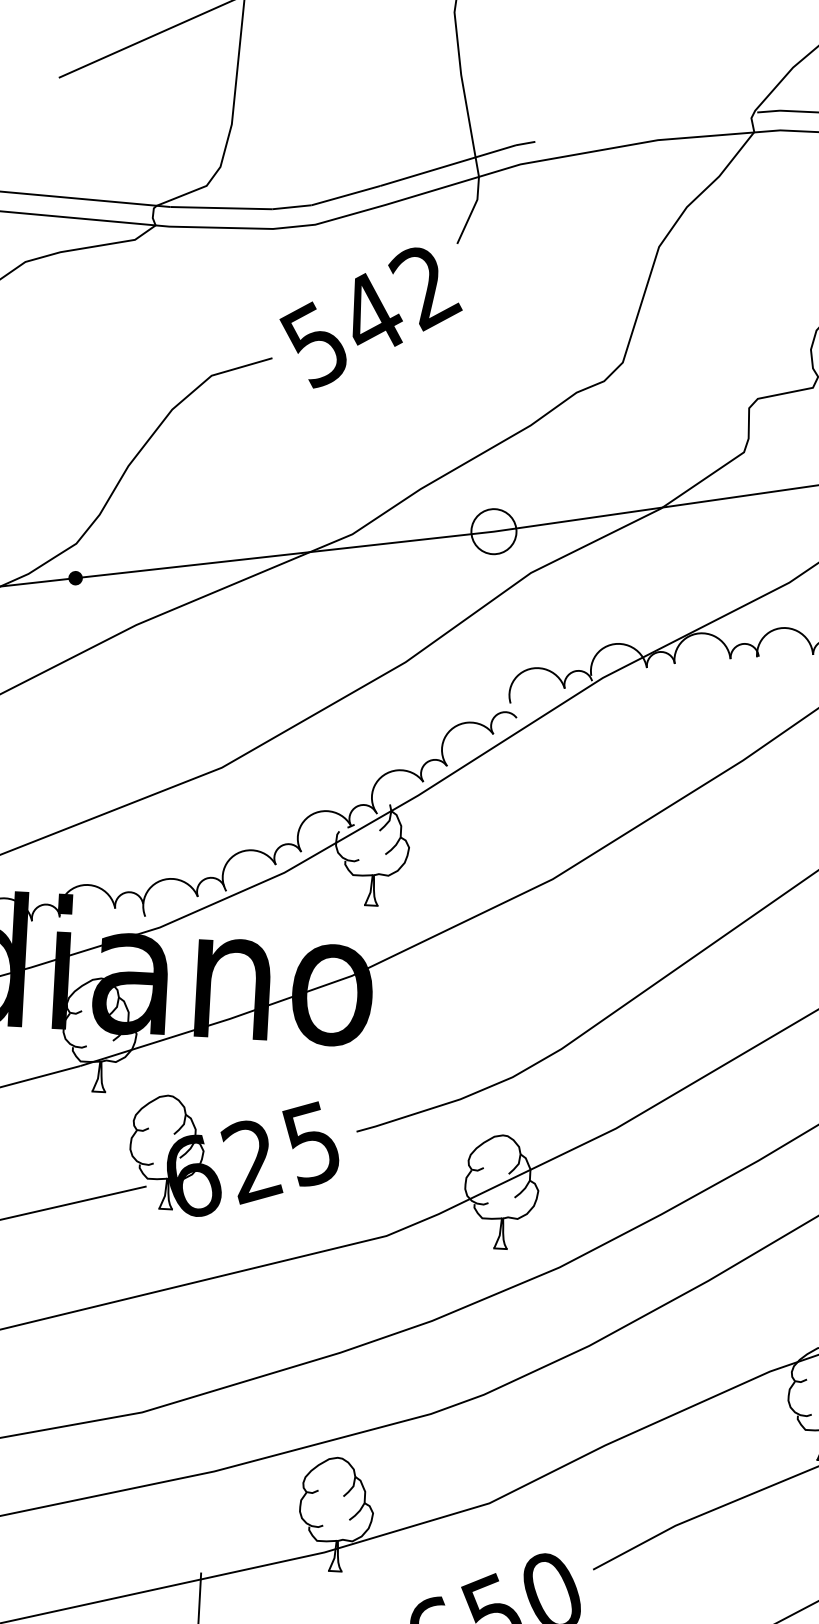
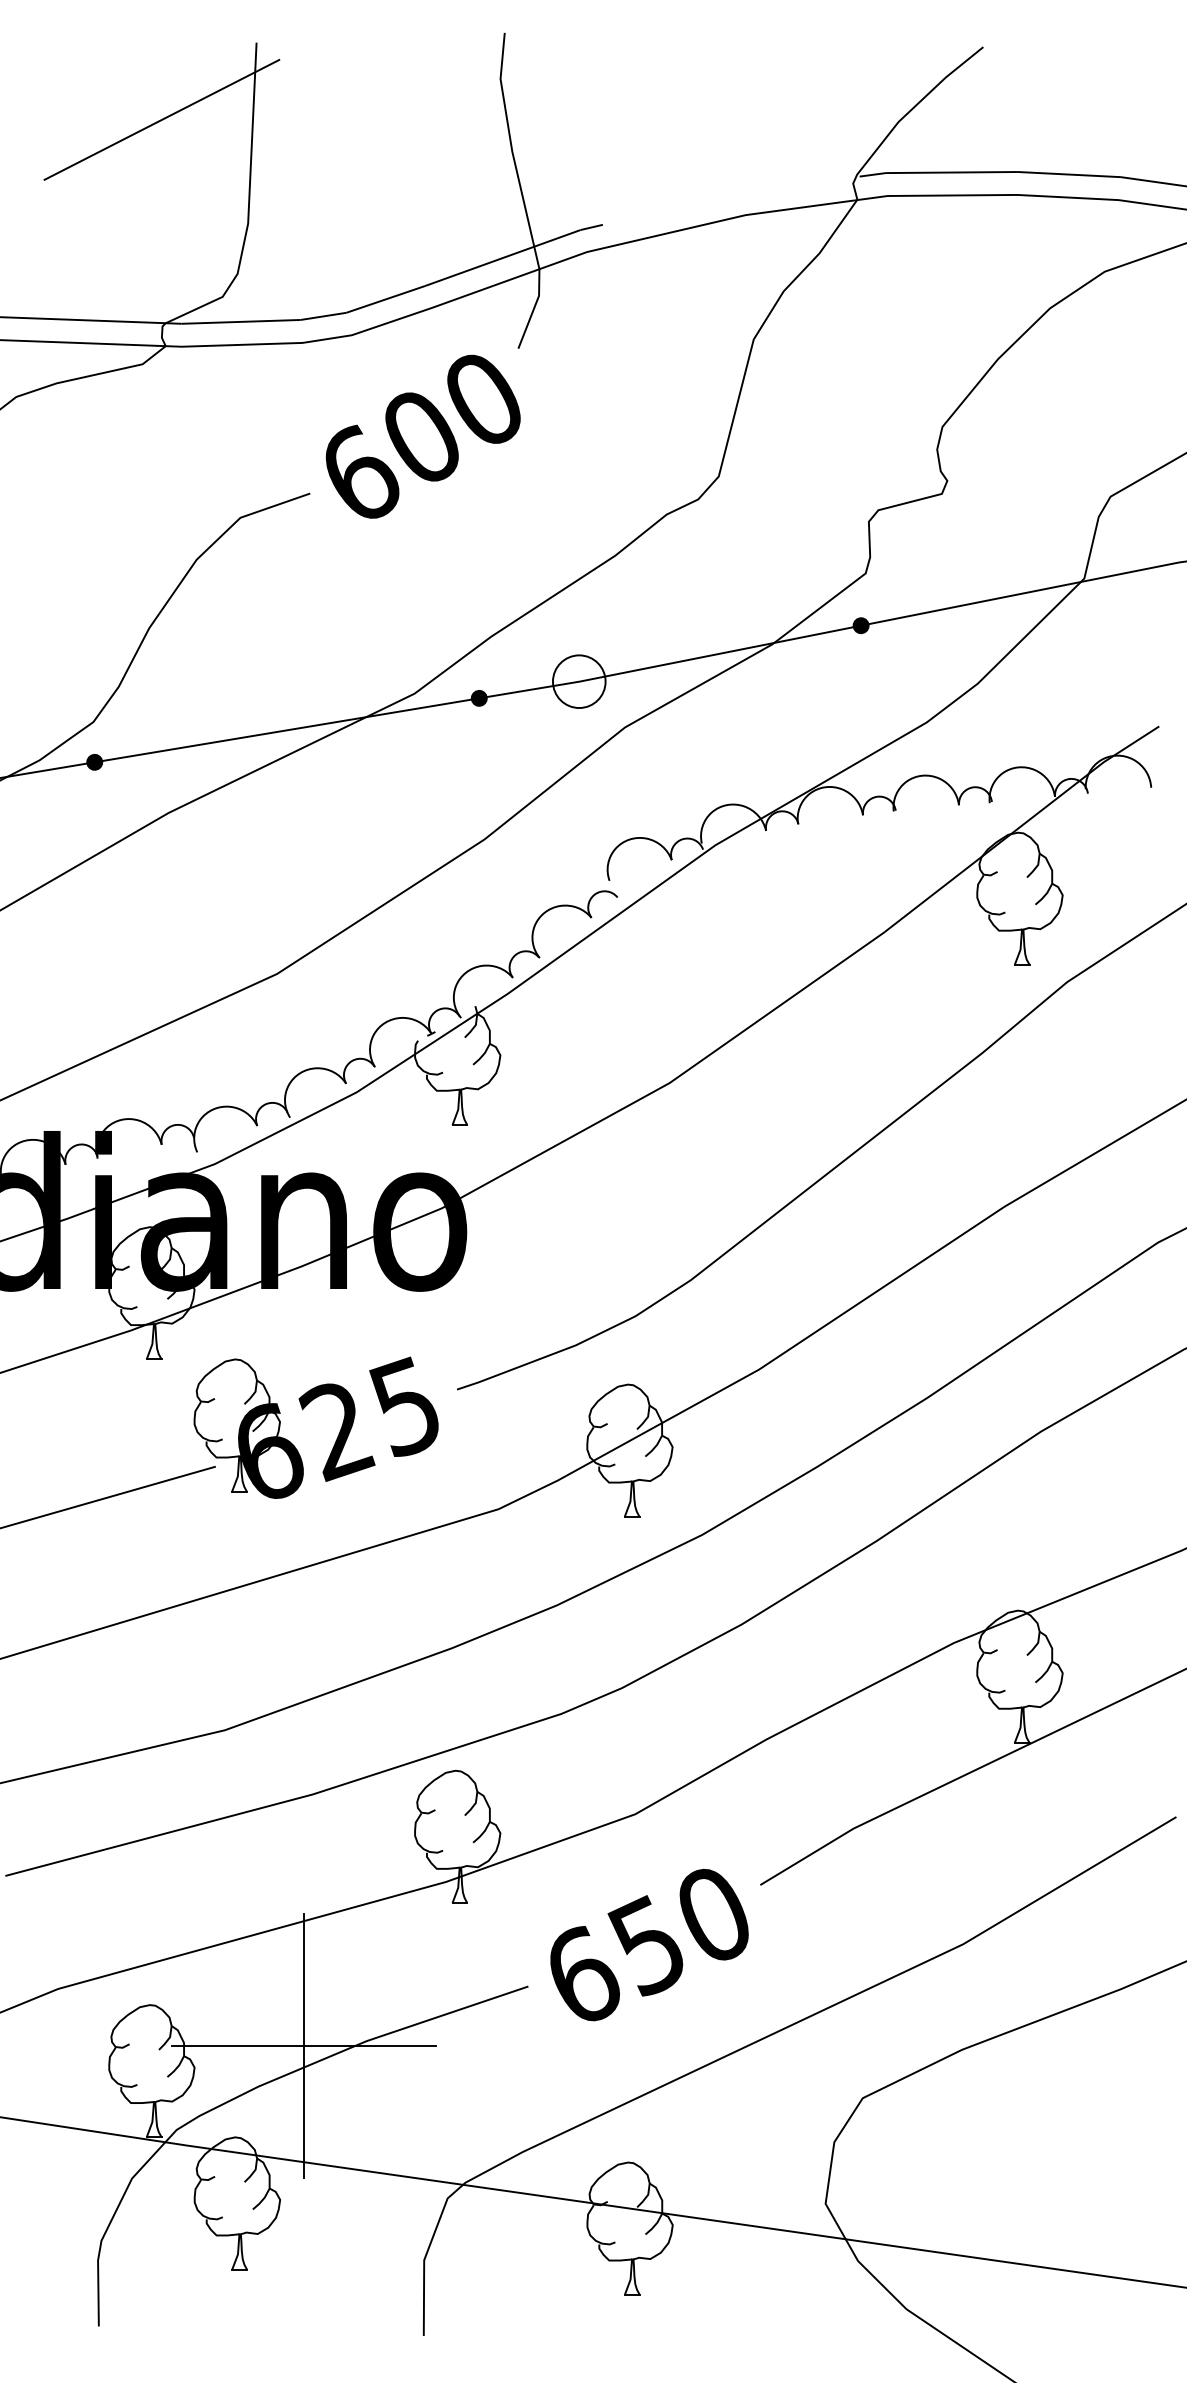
text: (370, 318) -> (422, 440), 542 -> 600
fill: (737, 496) -> (860, 625), added
fill: (406, 540) -> (478, 697), added

